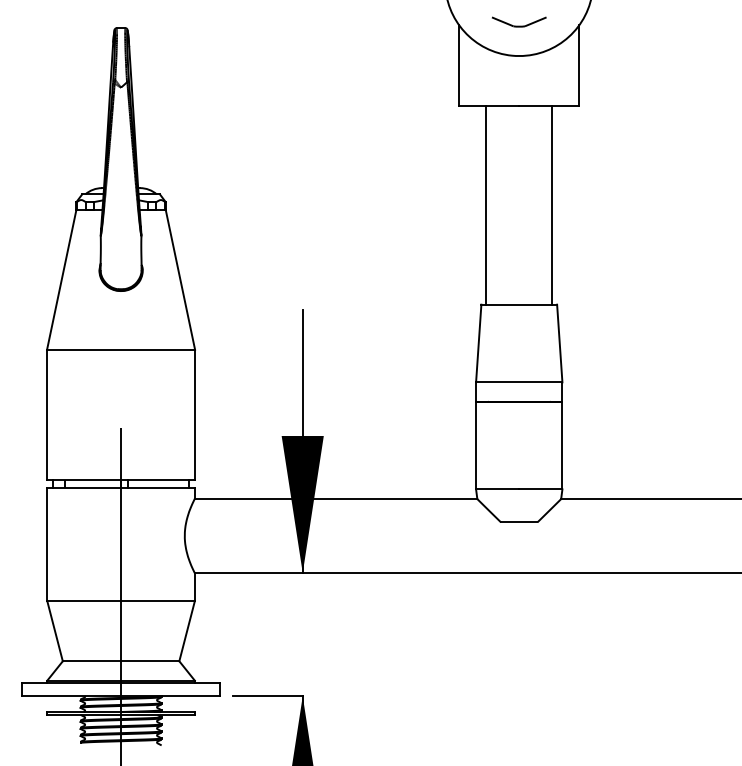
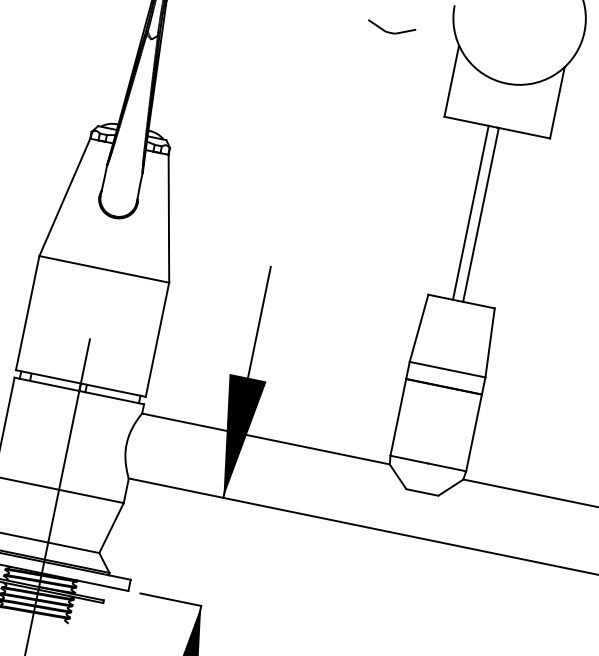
part: (518, 21) -> (390, 28), moved
line: (486, 205) -> (481, 214), moved
line: (552, 205) -> (470, 212), moved

